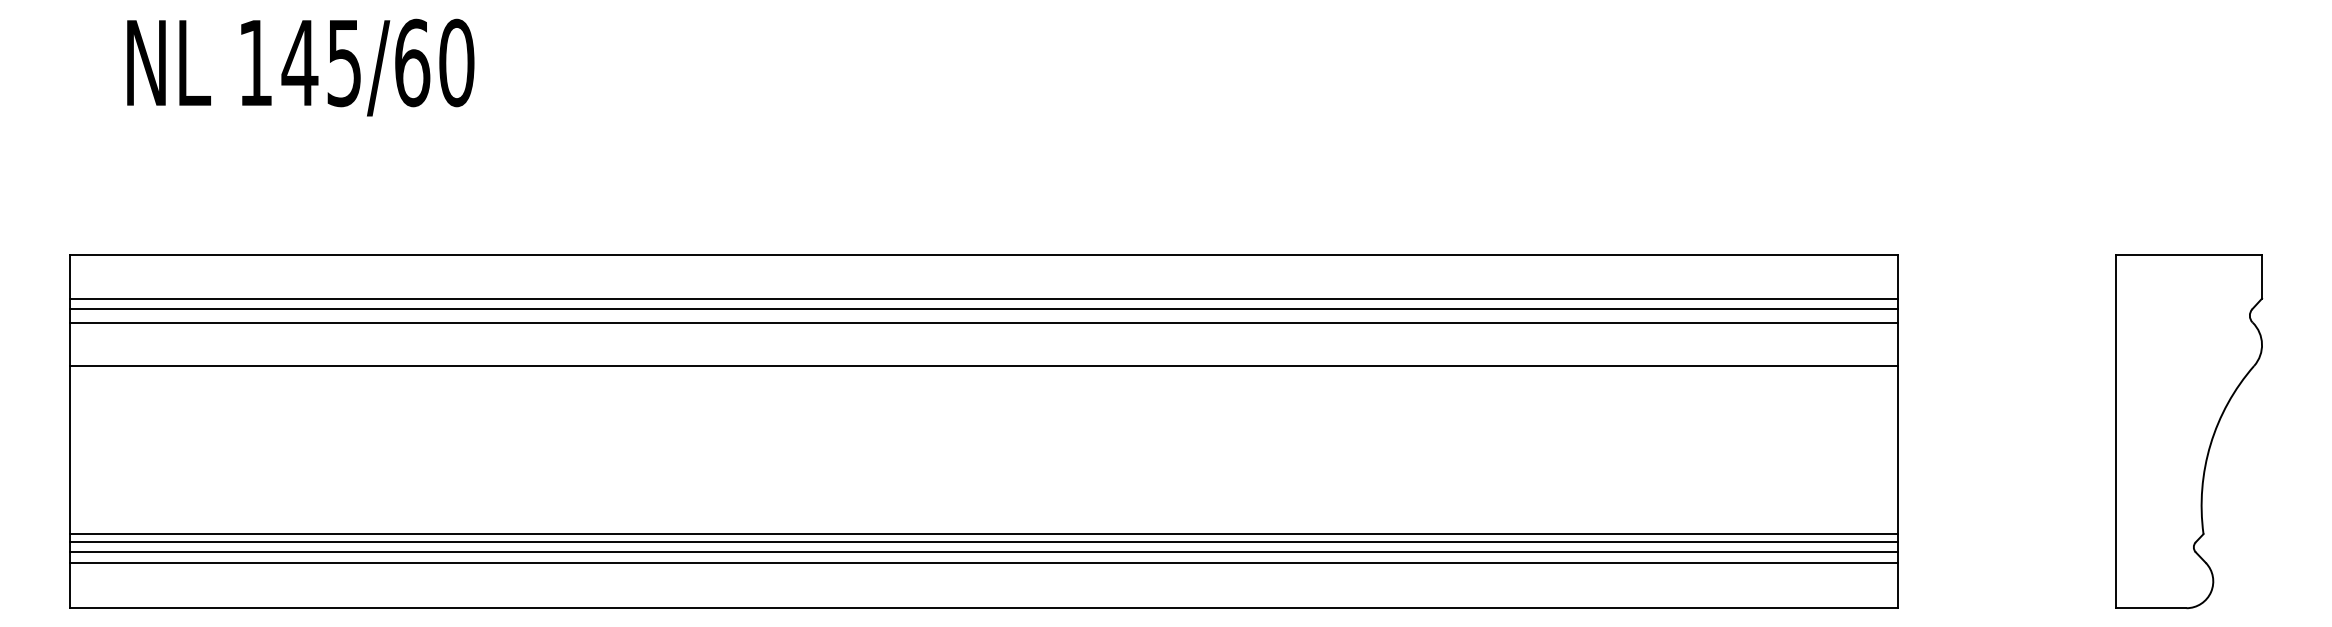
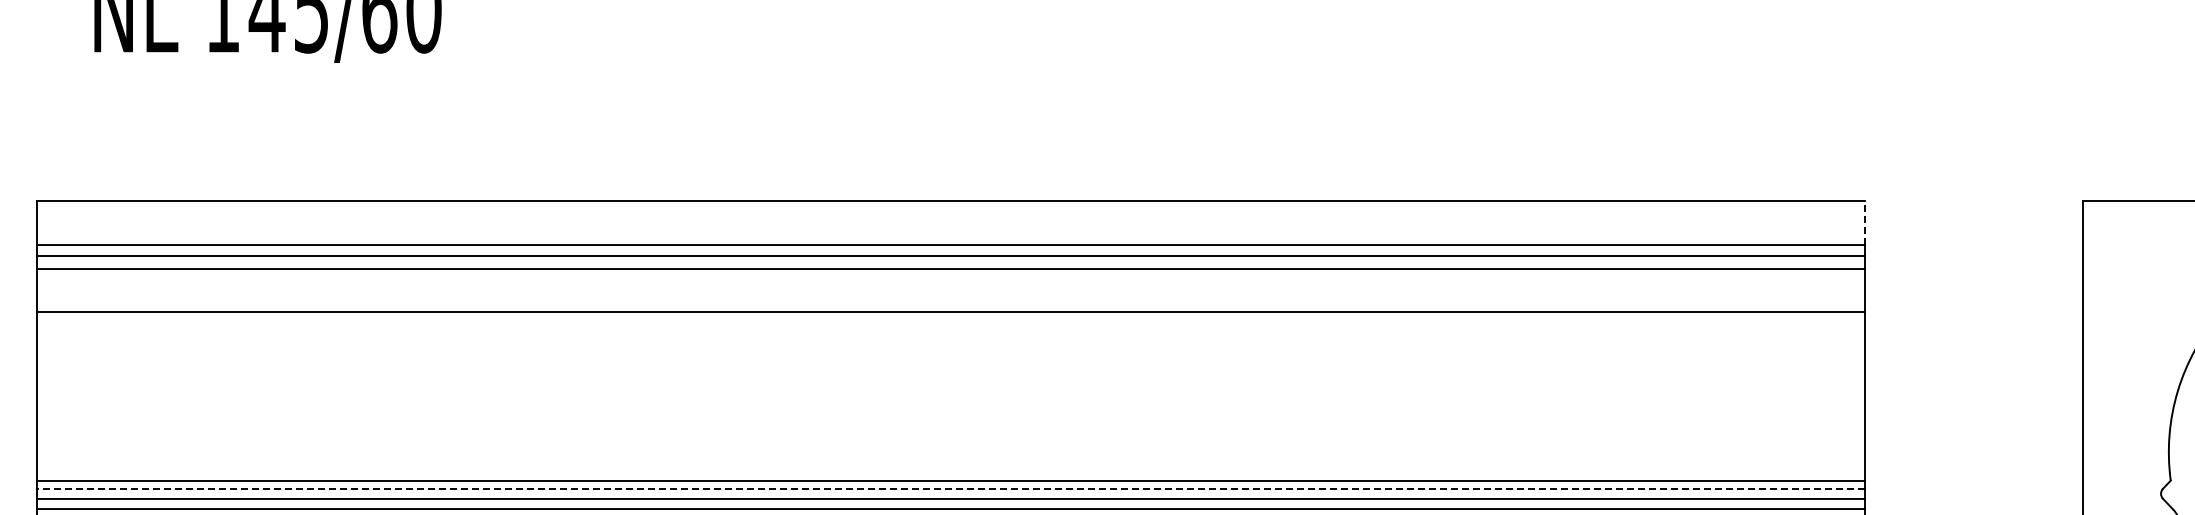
line: (1898, 276) -> (1865, 223), solid -> dashed
line: (983, 542) -> (950, 489), solid -> dashed

